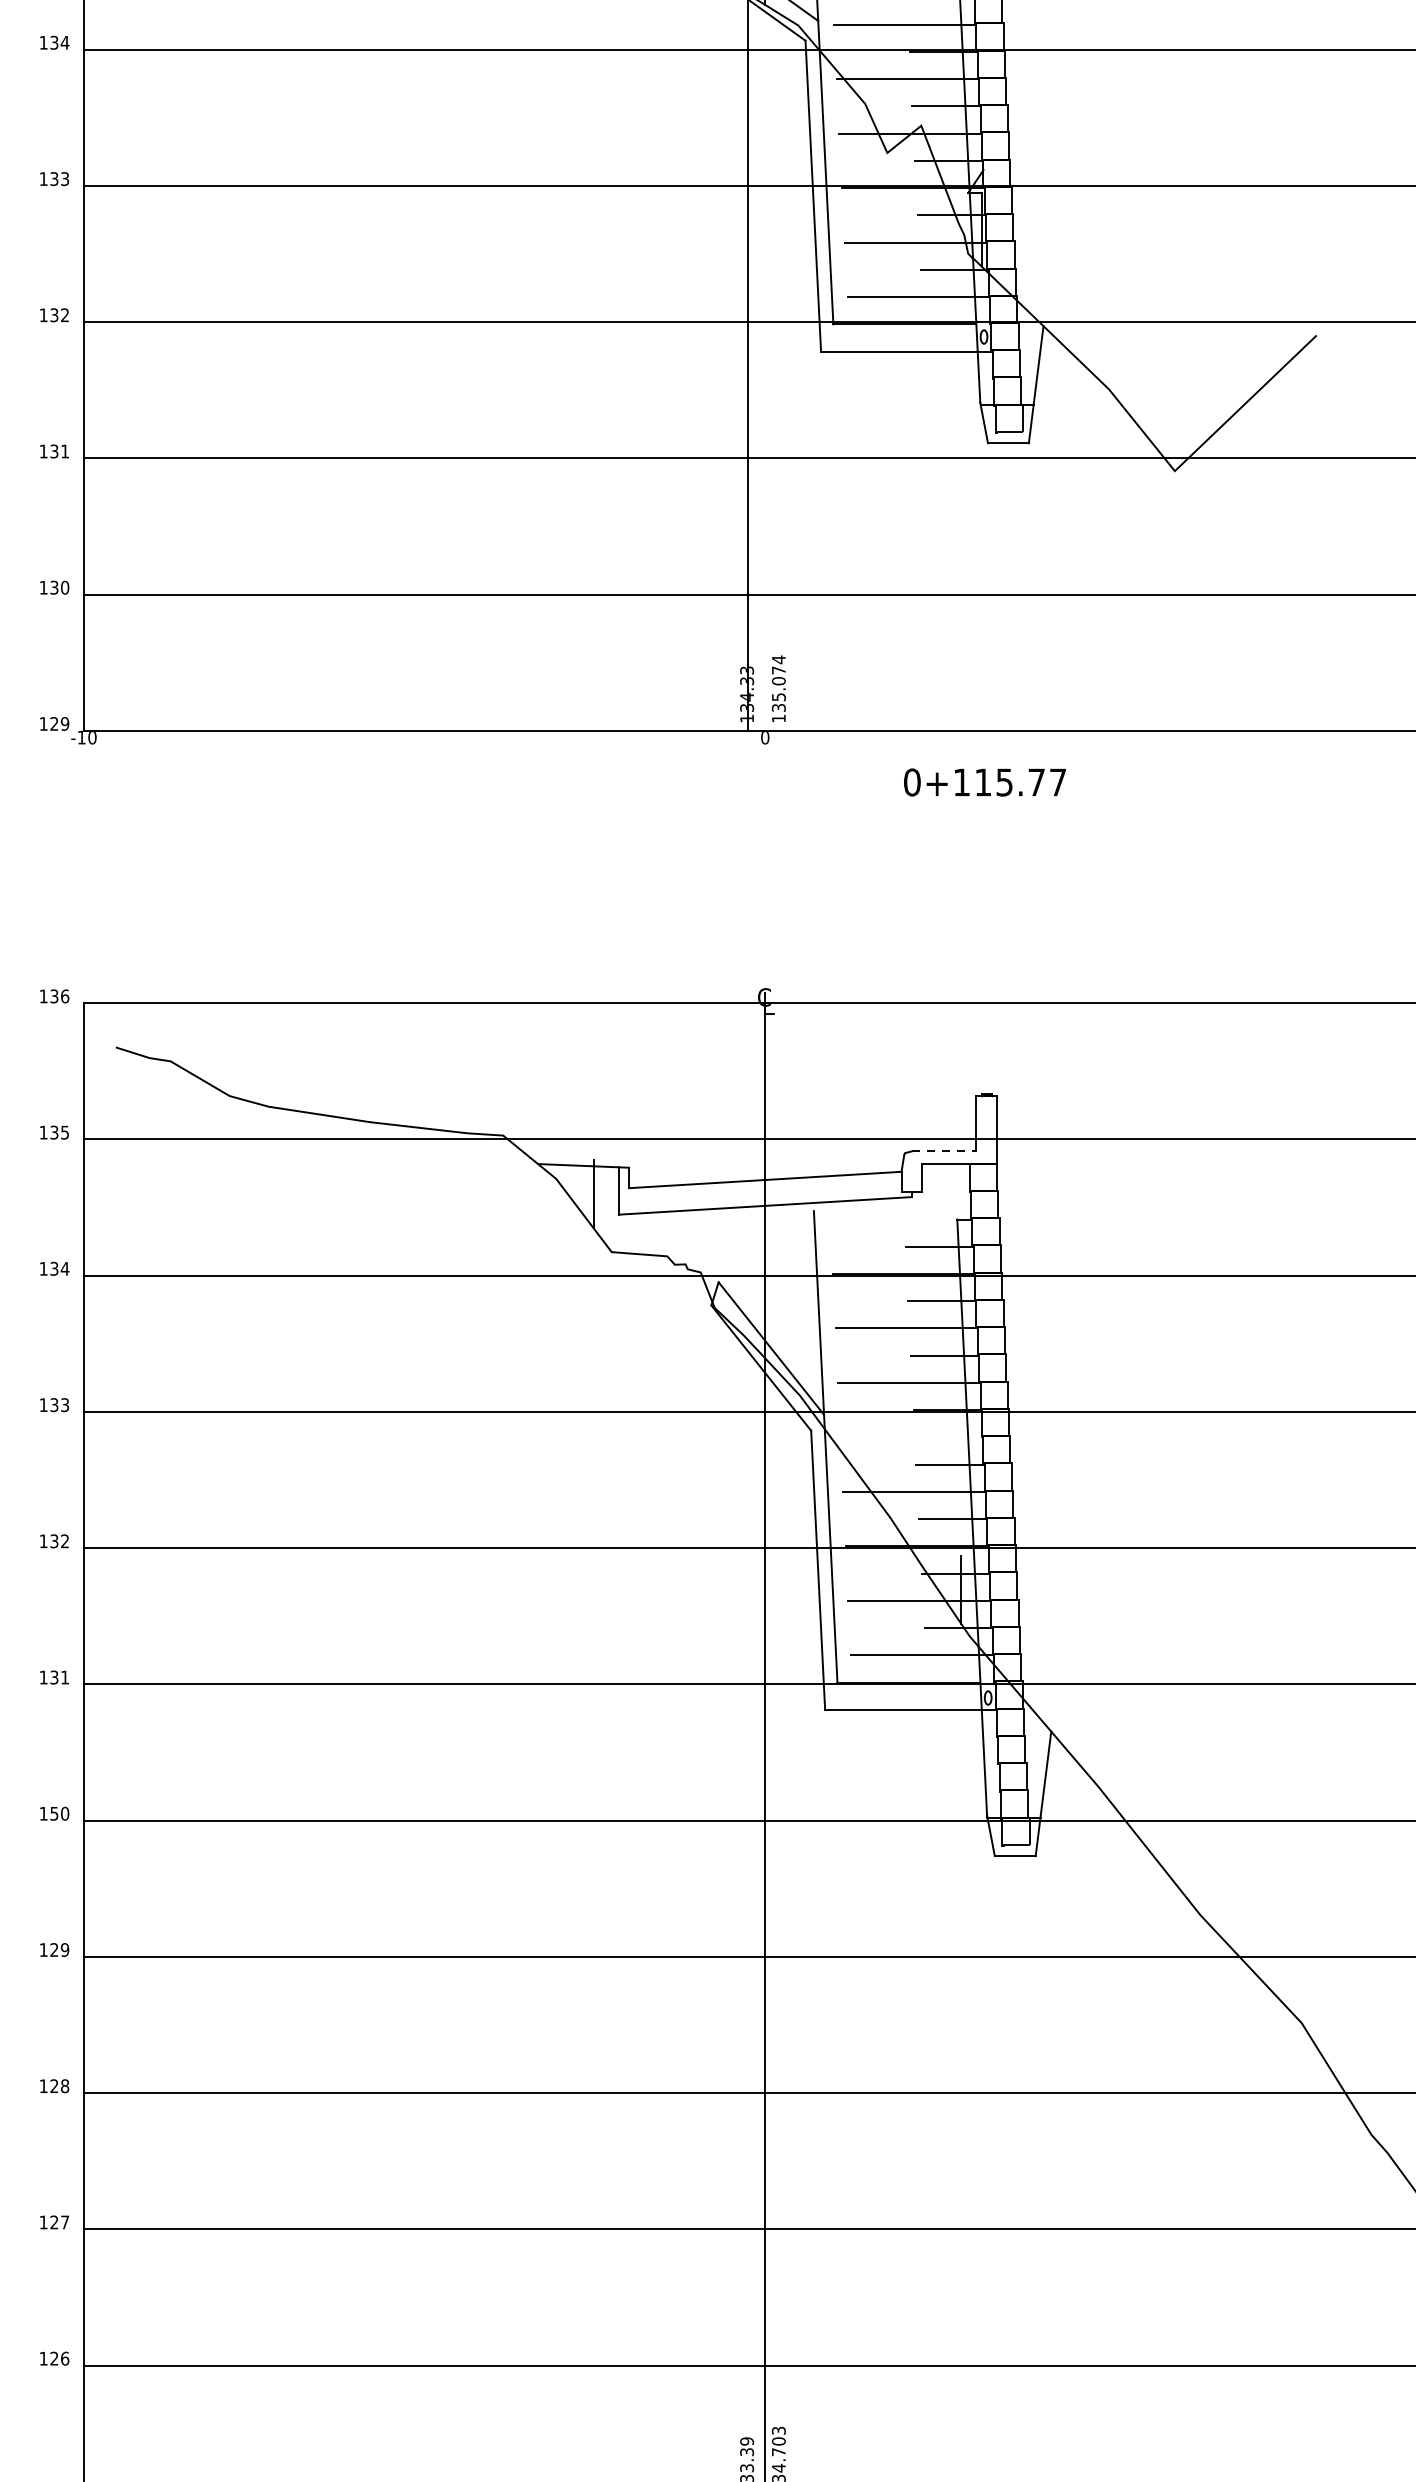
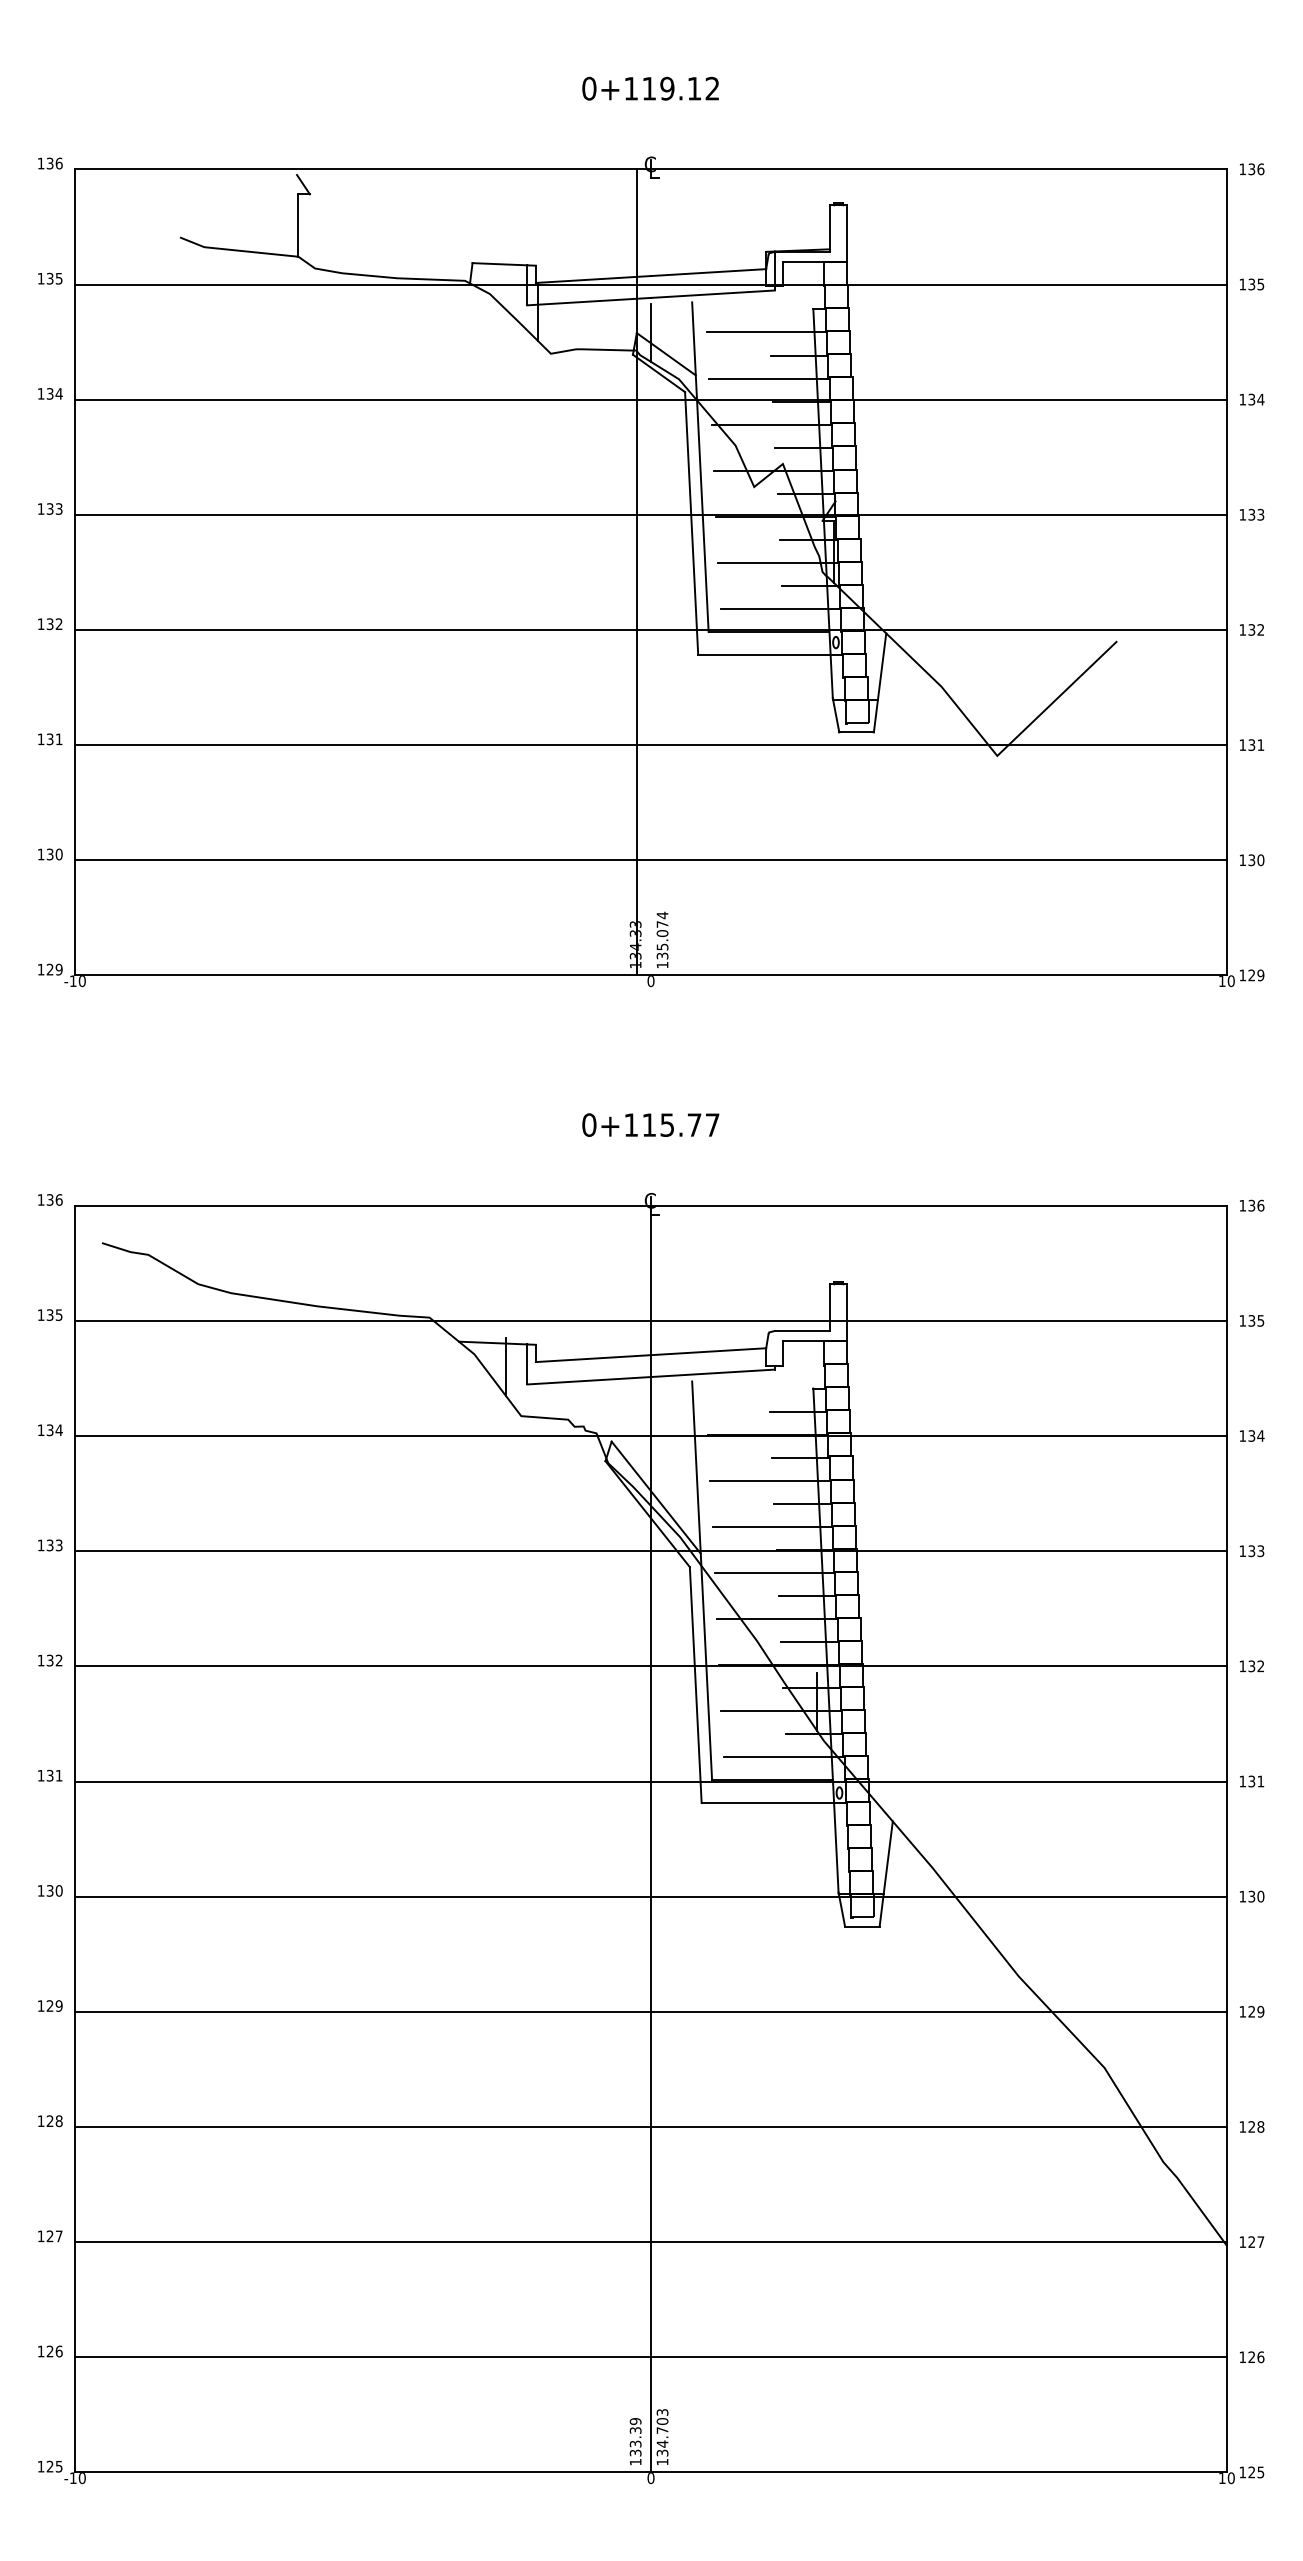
text: (984, 781) -> (650, 1124), moved
line: (944, 1150) -> (802, 1330), dashed -> solid
line: (912, 1437) -> (775, 1572), added
text: (54, 1813) -> (50, 1890), 150 -> 130

